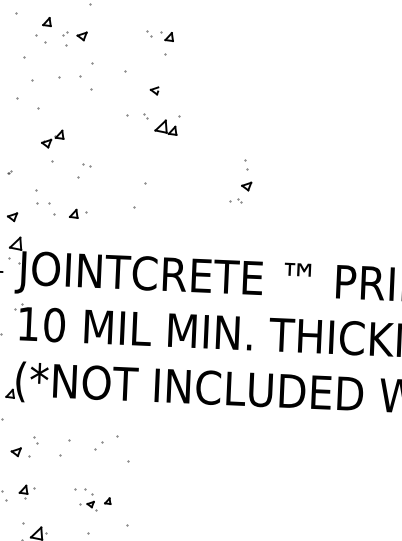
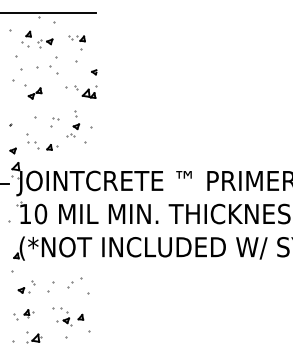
part: (158, 42) -> (76, 42), moved
part: (153, 123) -> (81, 91), moved
part: (51, 138) -> (34, 93), moved
part: (241, 180) -> (73, 123), moved
part: (93, 499) -> (68, 316), size x1.43

